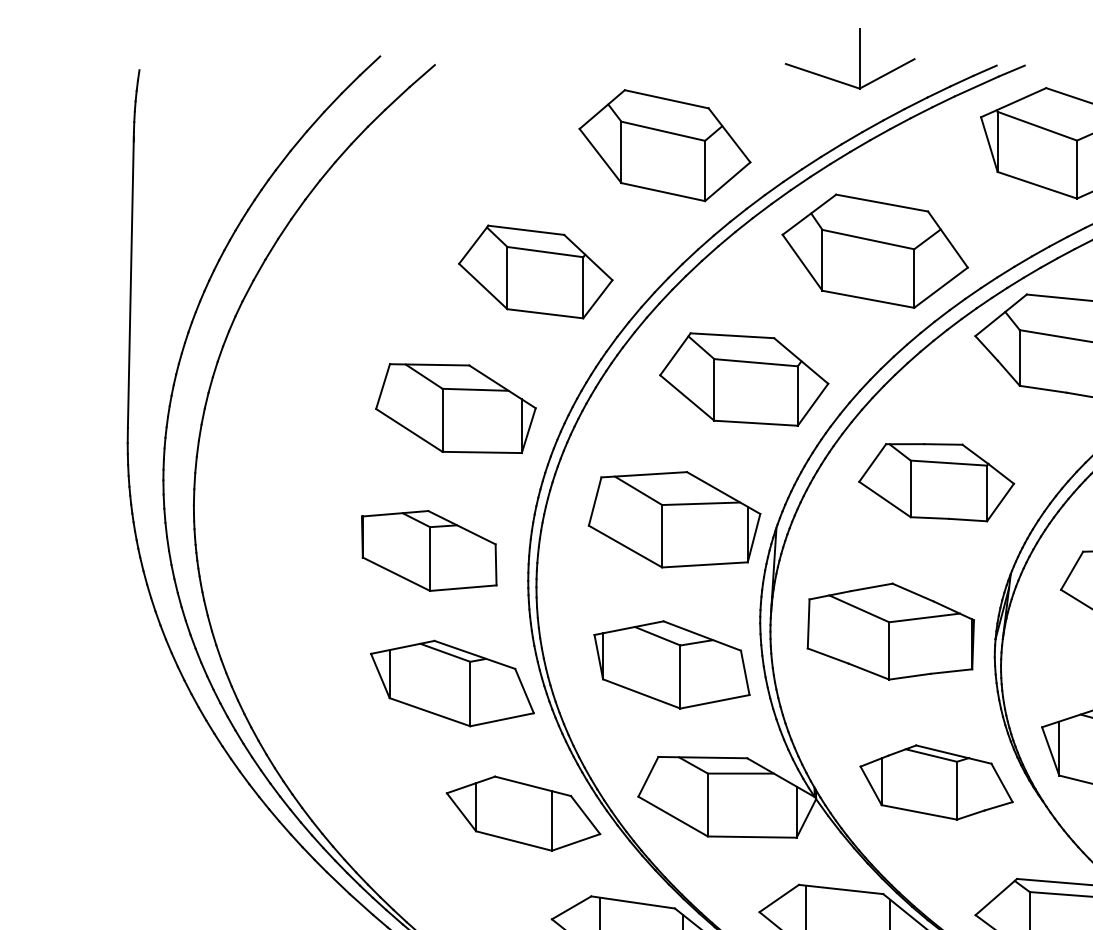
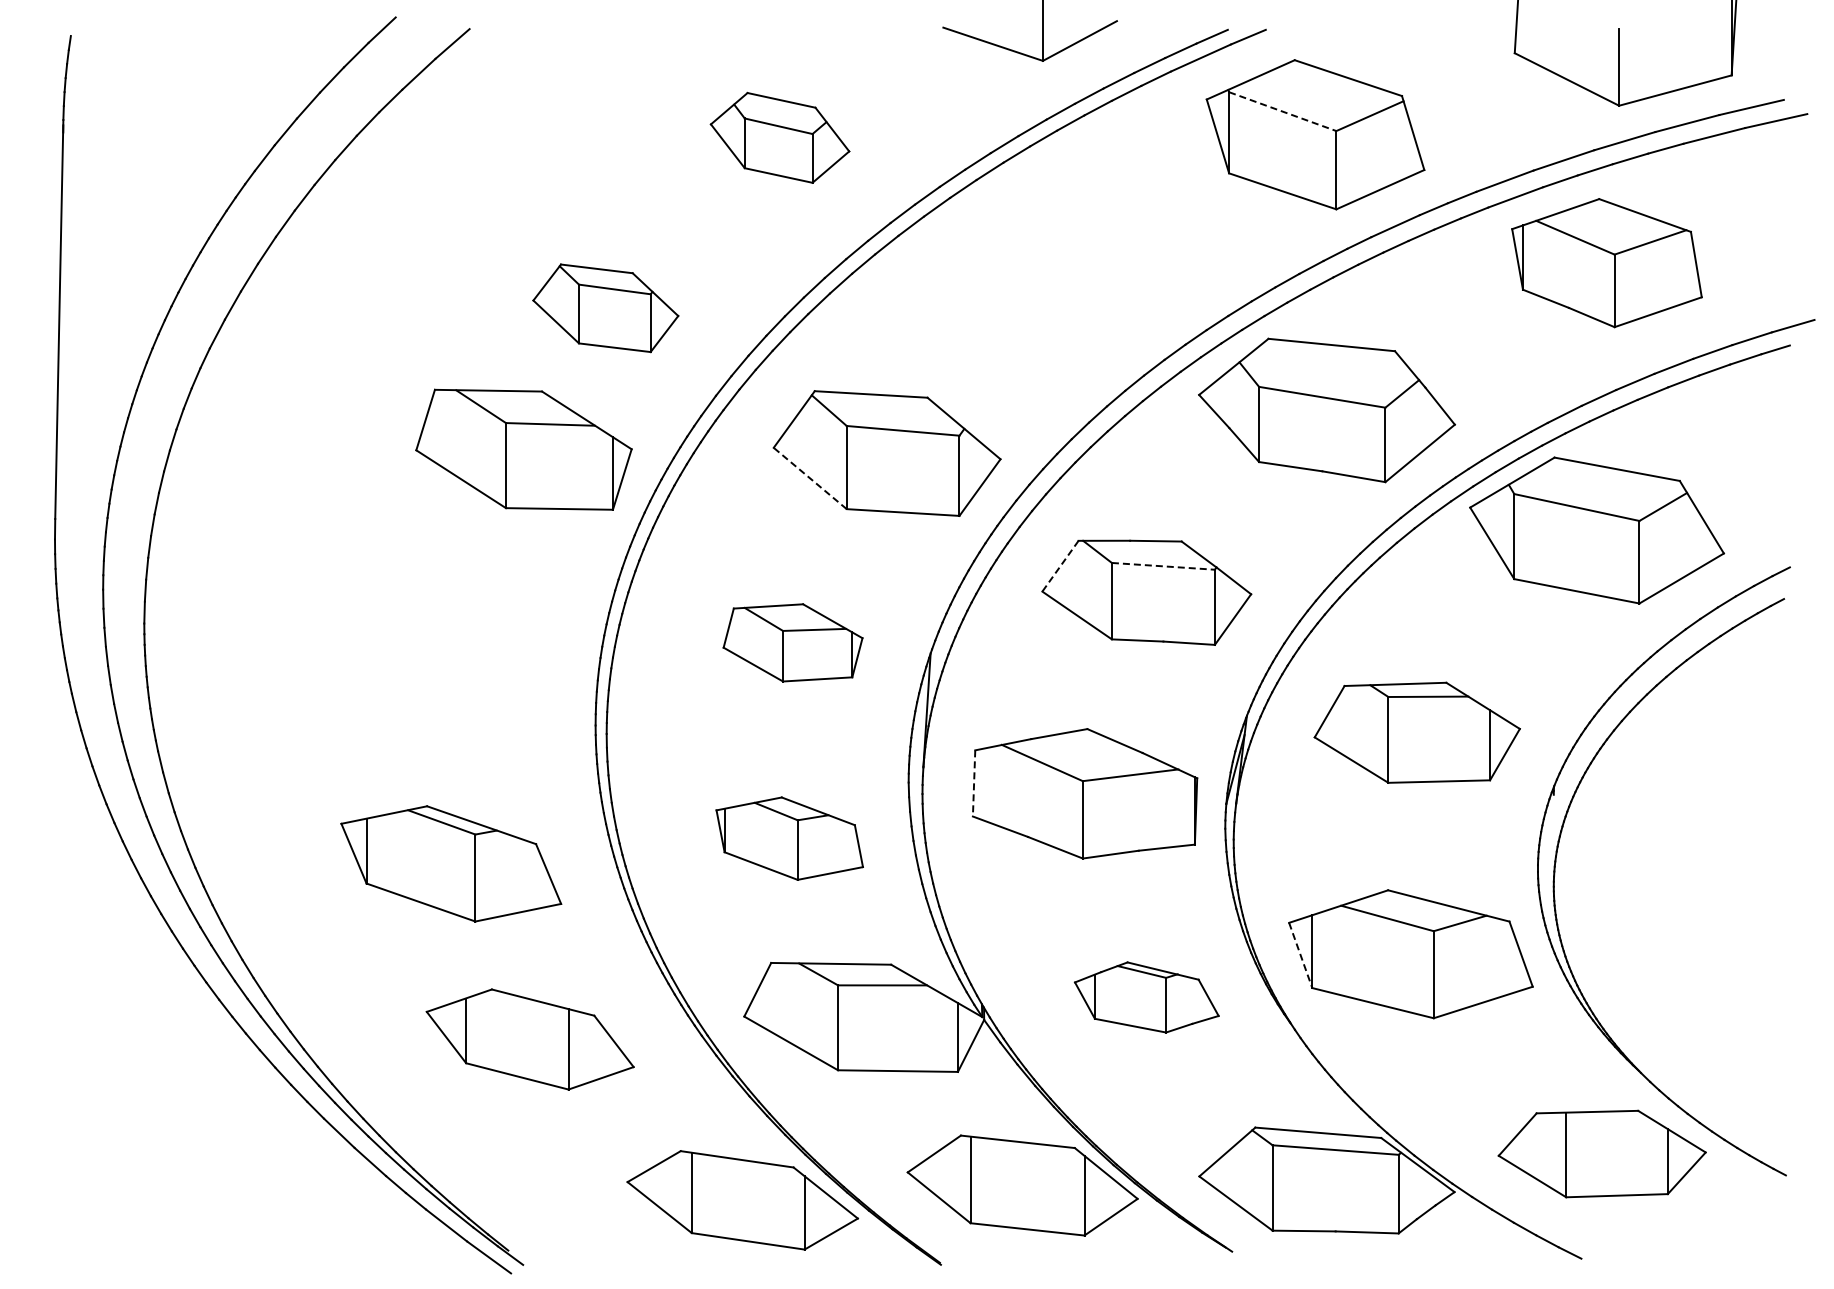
line: (1037, 126) -> (1283, 111), solid -> dashed
part: (664, 145) -> (779, 137), size x0.6
part: (874, 250) -> (1063, 279), removed
part: (535, 271) -> (605, 307), size x0.7
line: (687, 398) -> (810, 478), solid -> dashed
part: (455, 408) -> (523, 449), moved
line: (872, 463) -> (1060, 566), solid -> dashed
line: (949, 463) -> (1163, 566), solid -> dashed
part: (674, 519) -> (792, 642), size x0.6
part: (428, 550) -> (461, 684), removed
line: (808, 624) -> (974, 783), solid -> dashed
part: (671, 664) -> (789, 838), size x0.7
part: (452, 683) -> (451, 863), moved
line: (1050, 751) -> (1300, 955), solid -> dashed
part: (936, 782) -> (1146, 997), size x0.7
part: (522, 813) -> (529, 1039), moved

